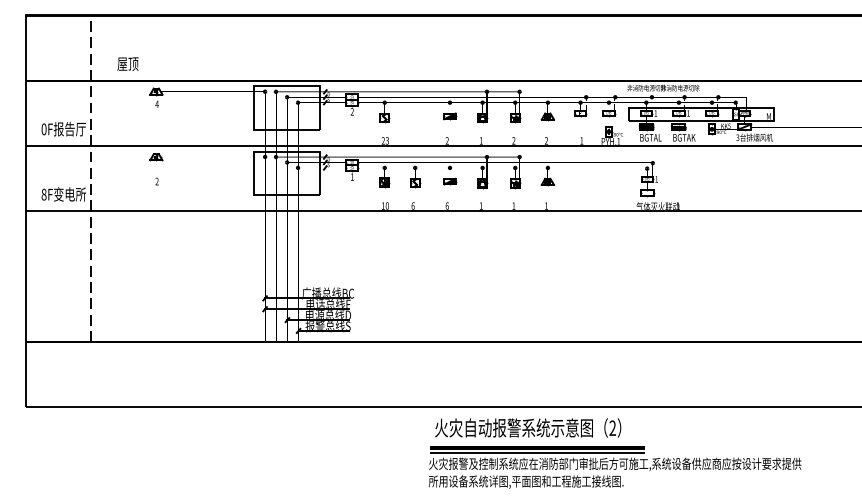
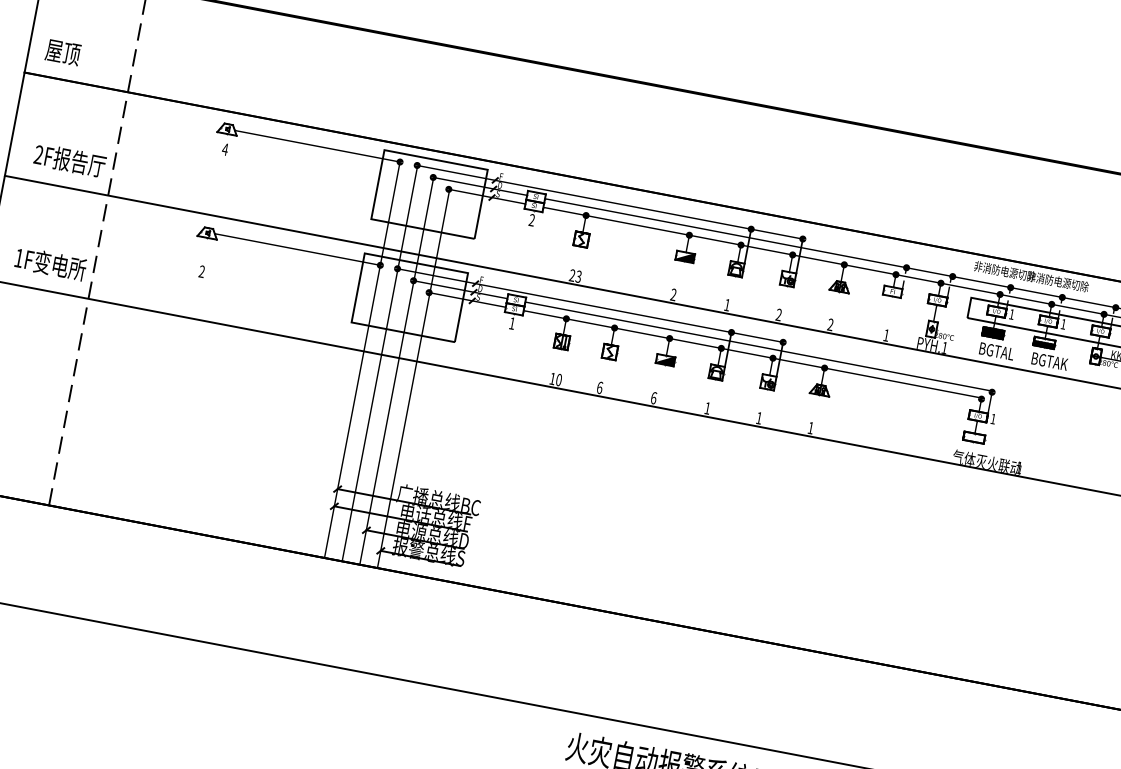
text: (127, 63) -> (62, 51), moved
text: (43, 129) -> (37, 154), 0F -> 2F
text: (43, 194) -> (18, 257), 8F -> 1F

